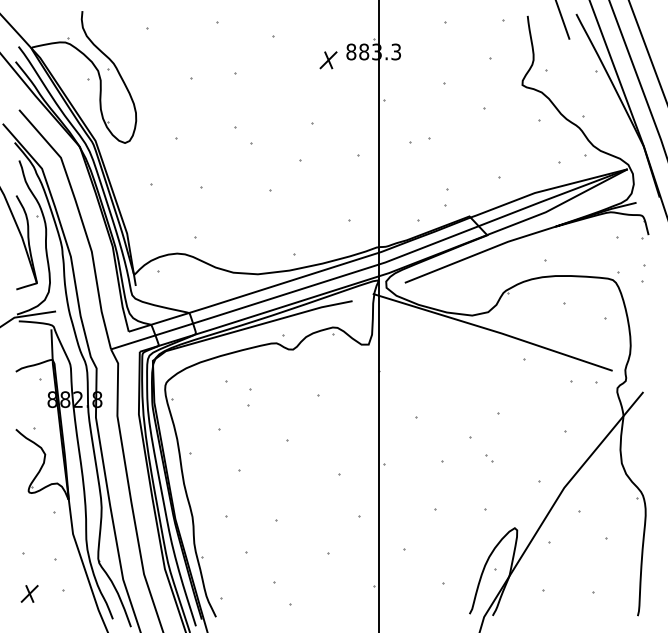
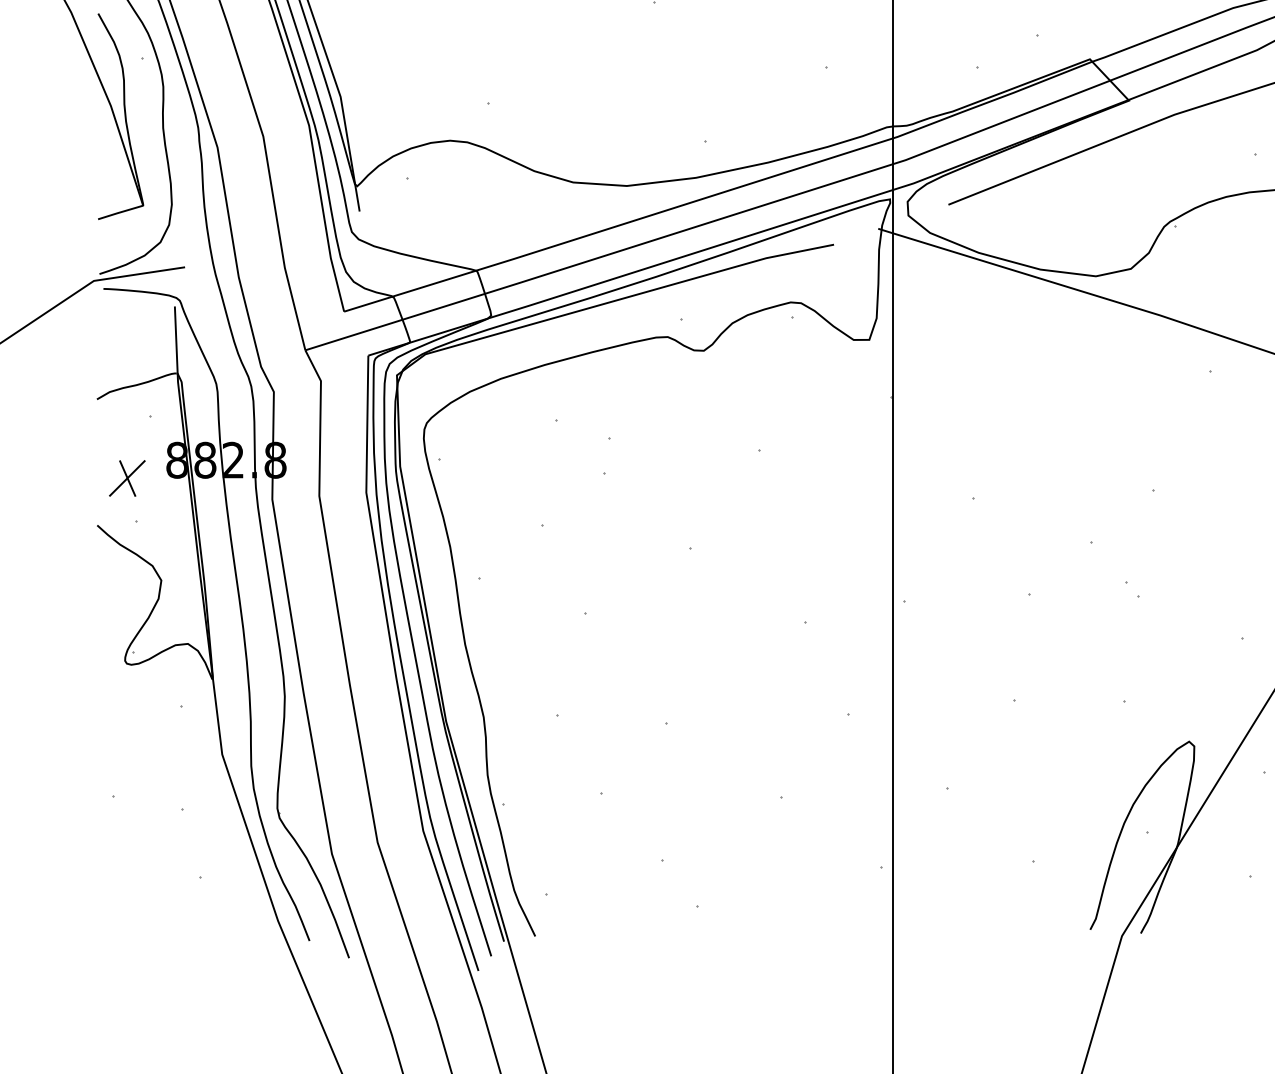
part: (29, 593) -> (126, 477), moved

